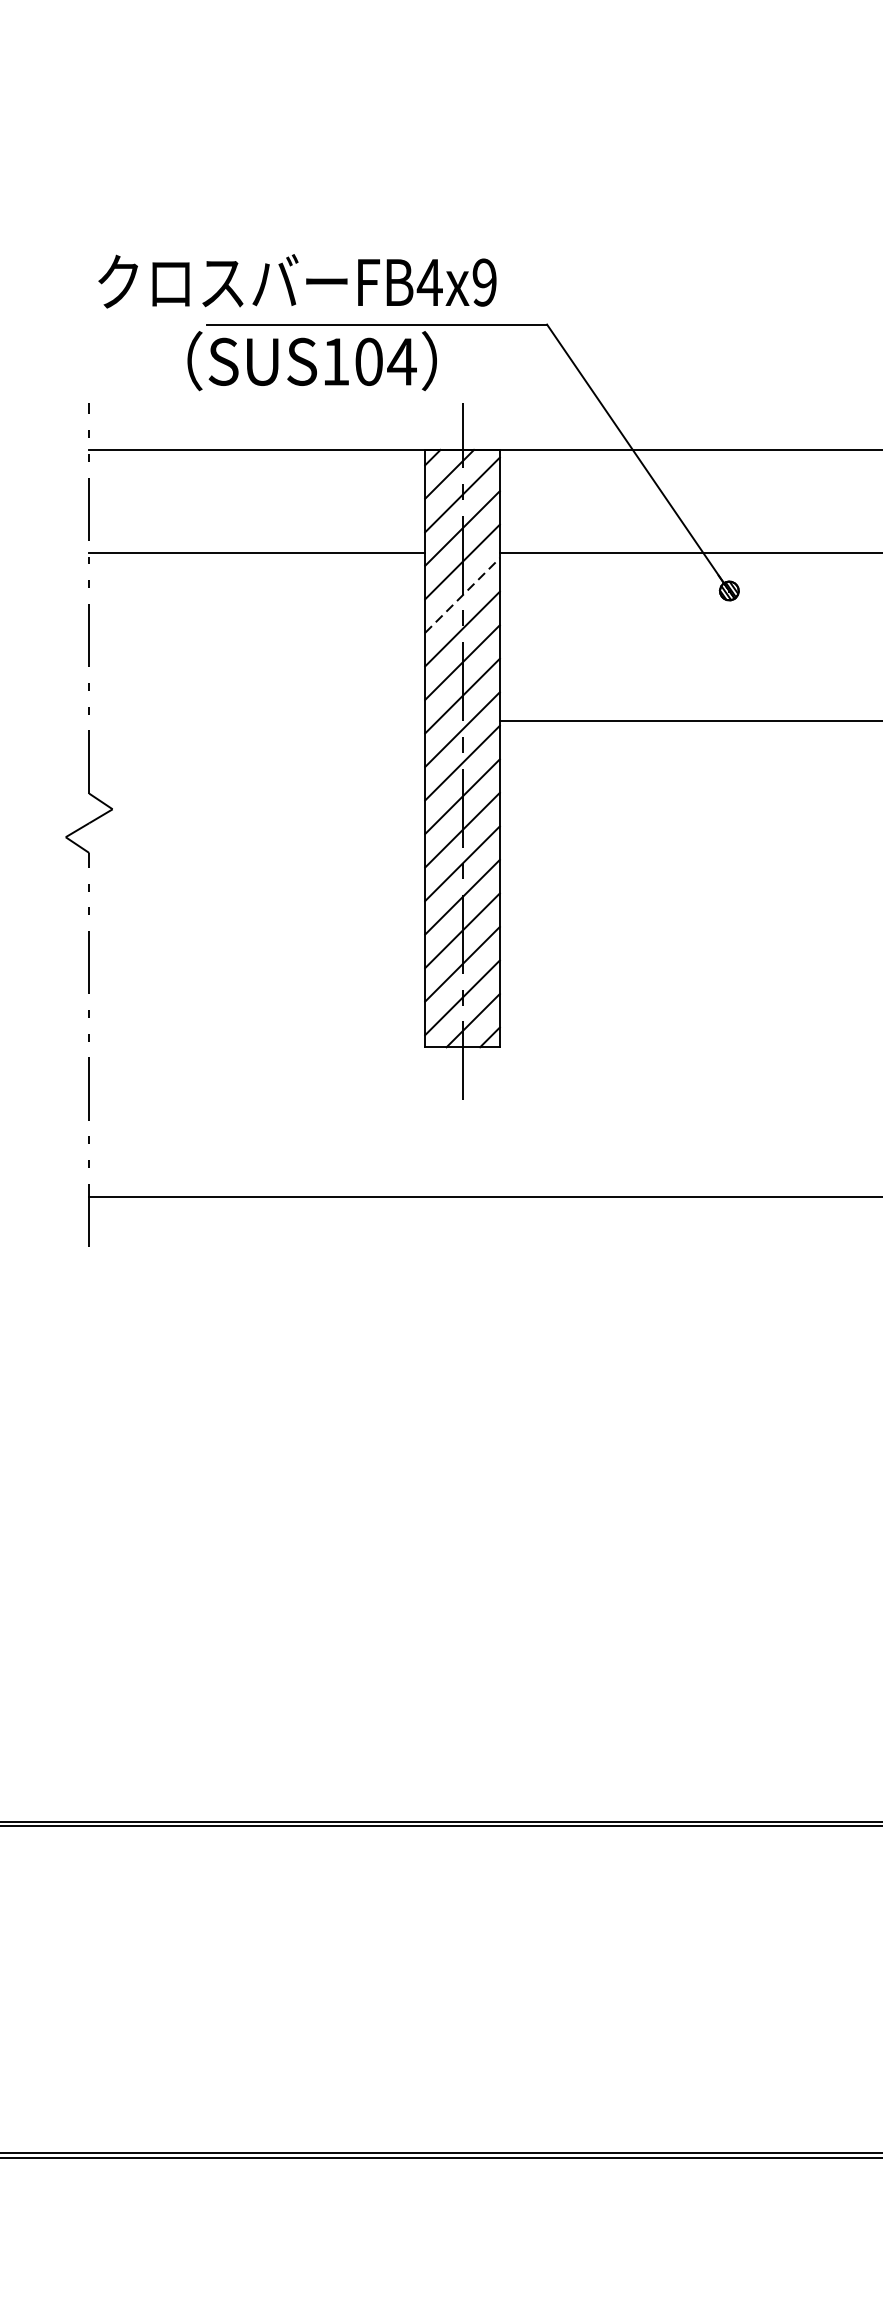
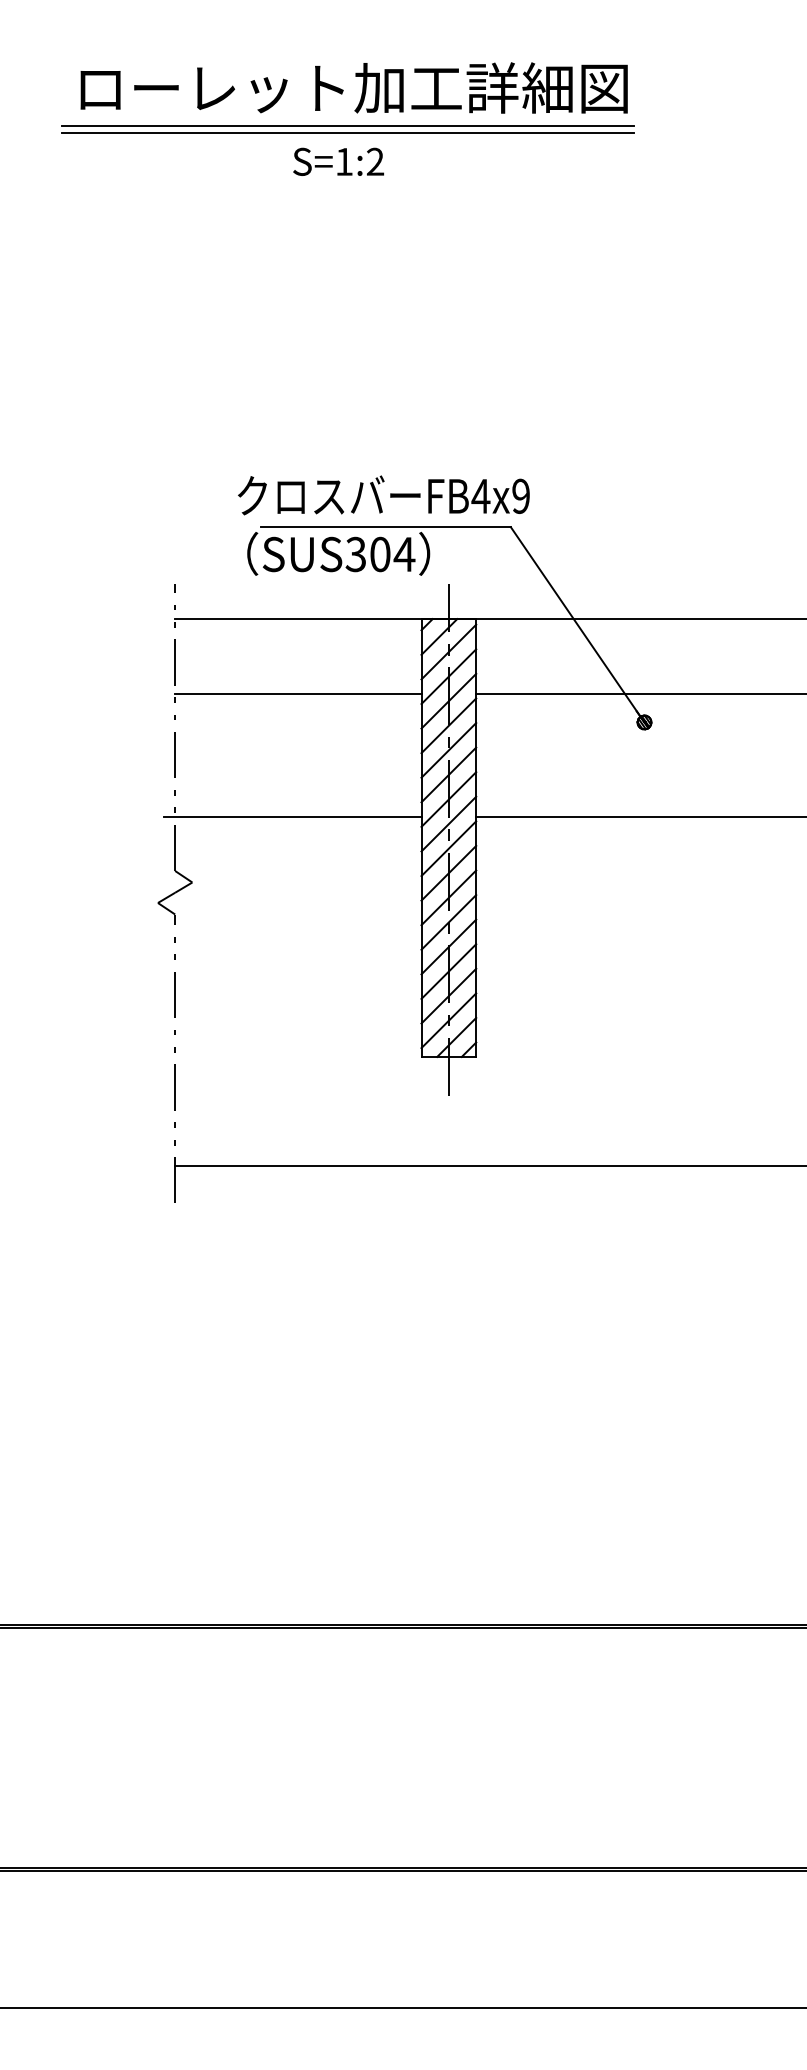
text: (296, 281) -> (383, 495), moved
text: (335, 361) -> (355, 554), SUS104 -> SUS304
line: (462, 595) -> (448, 725), dashed -> solid
line: (249, 720) -> (292, 817), added

